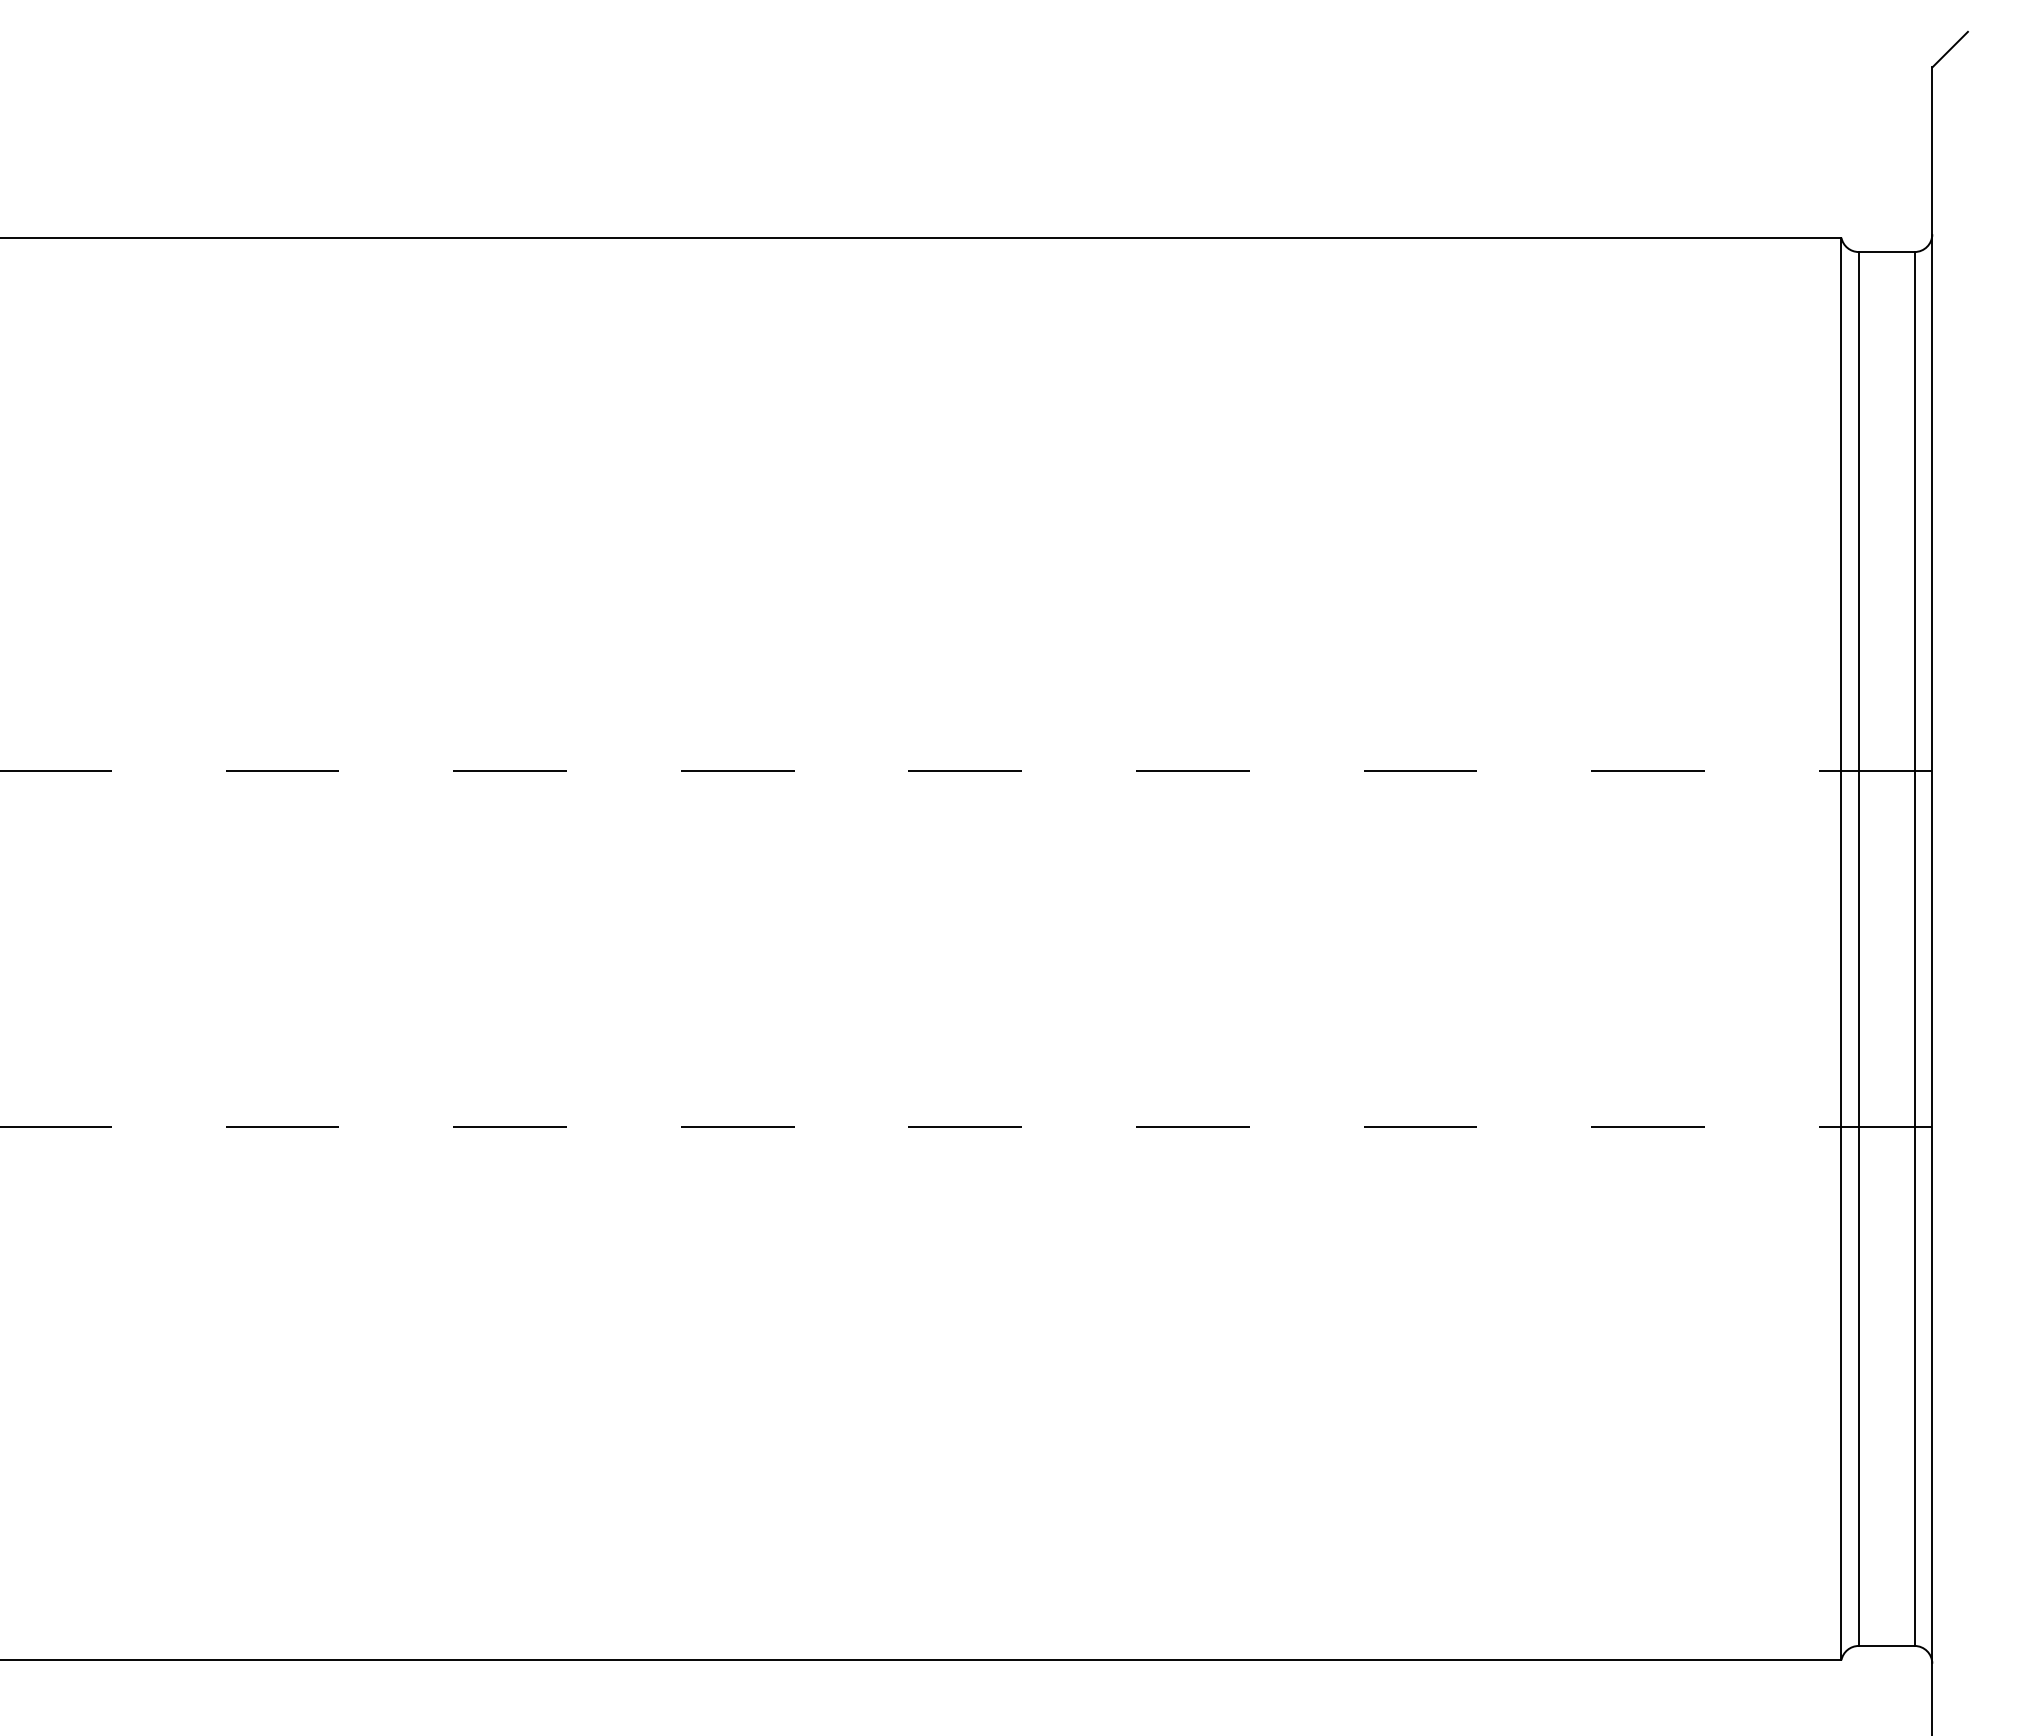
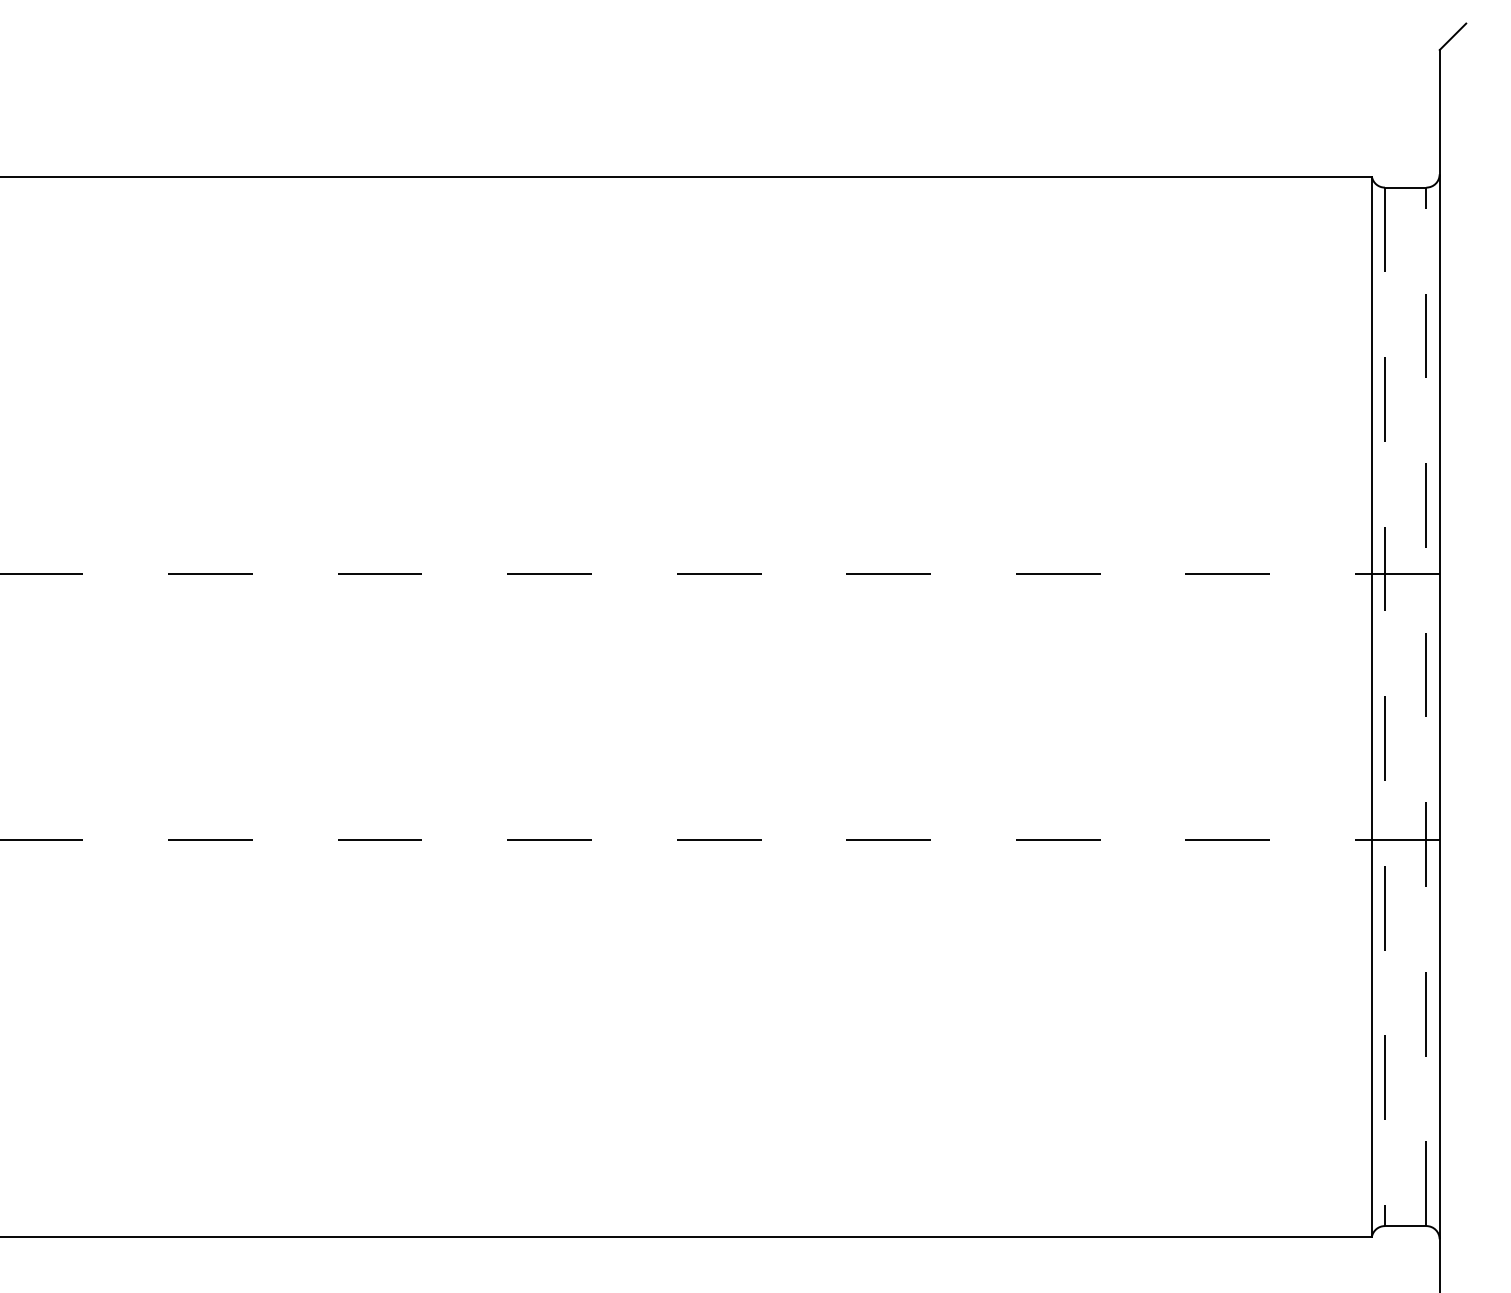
line: (1858, 949) -> (1384, 707), solid -> dashed
line: (1914, 949) -> (1426, 707), solid -> dashed

